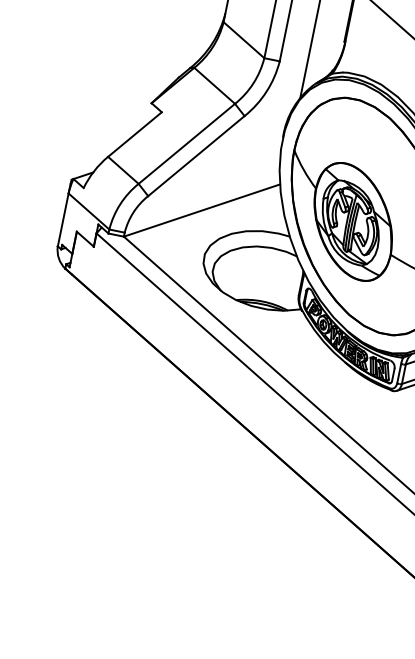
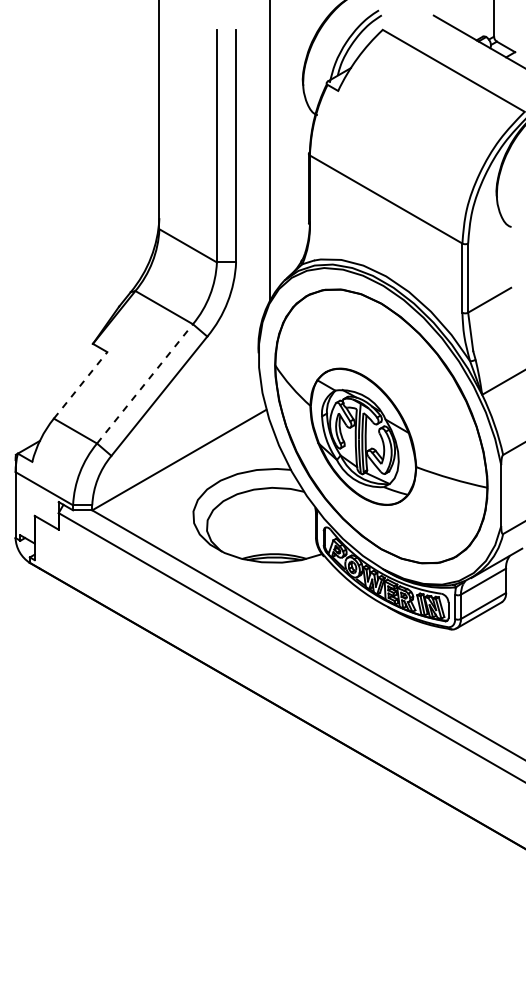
line: (134, 134) -> (80, 385), solid -> dashed
line: (187, 143) -> (145, 383), solid -> dashed

